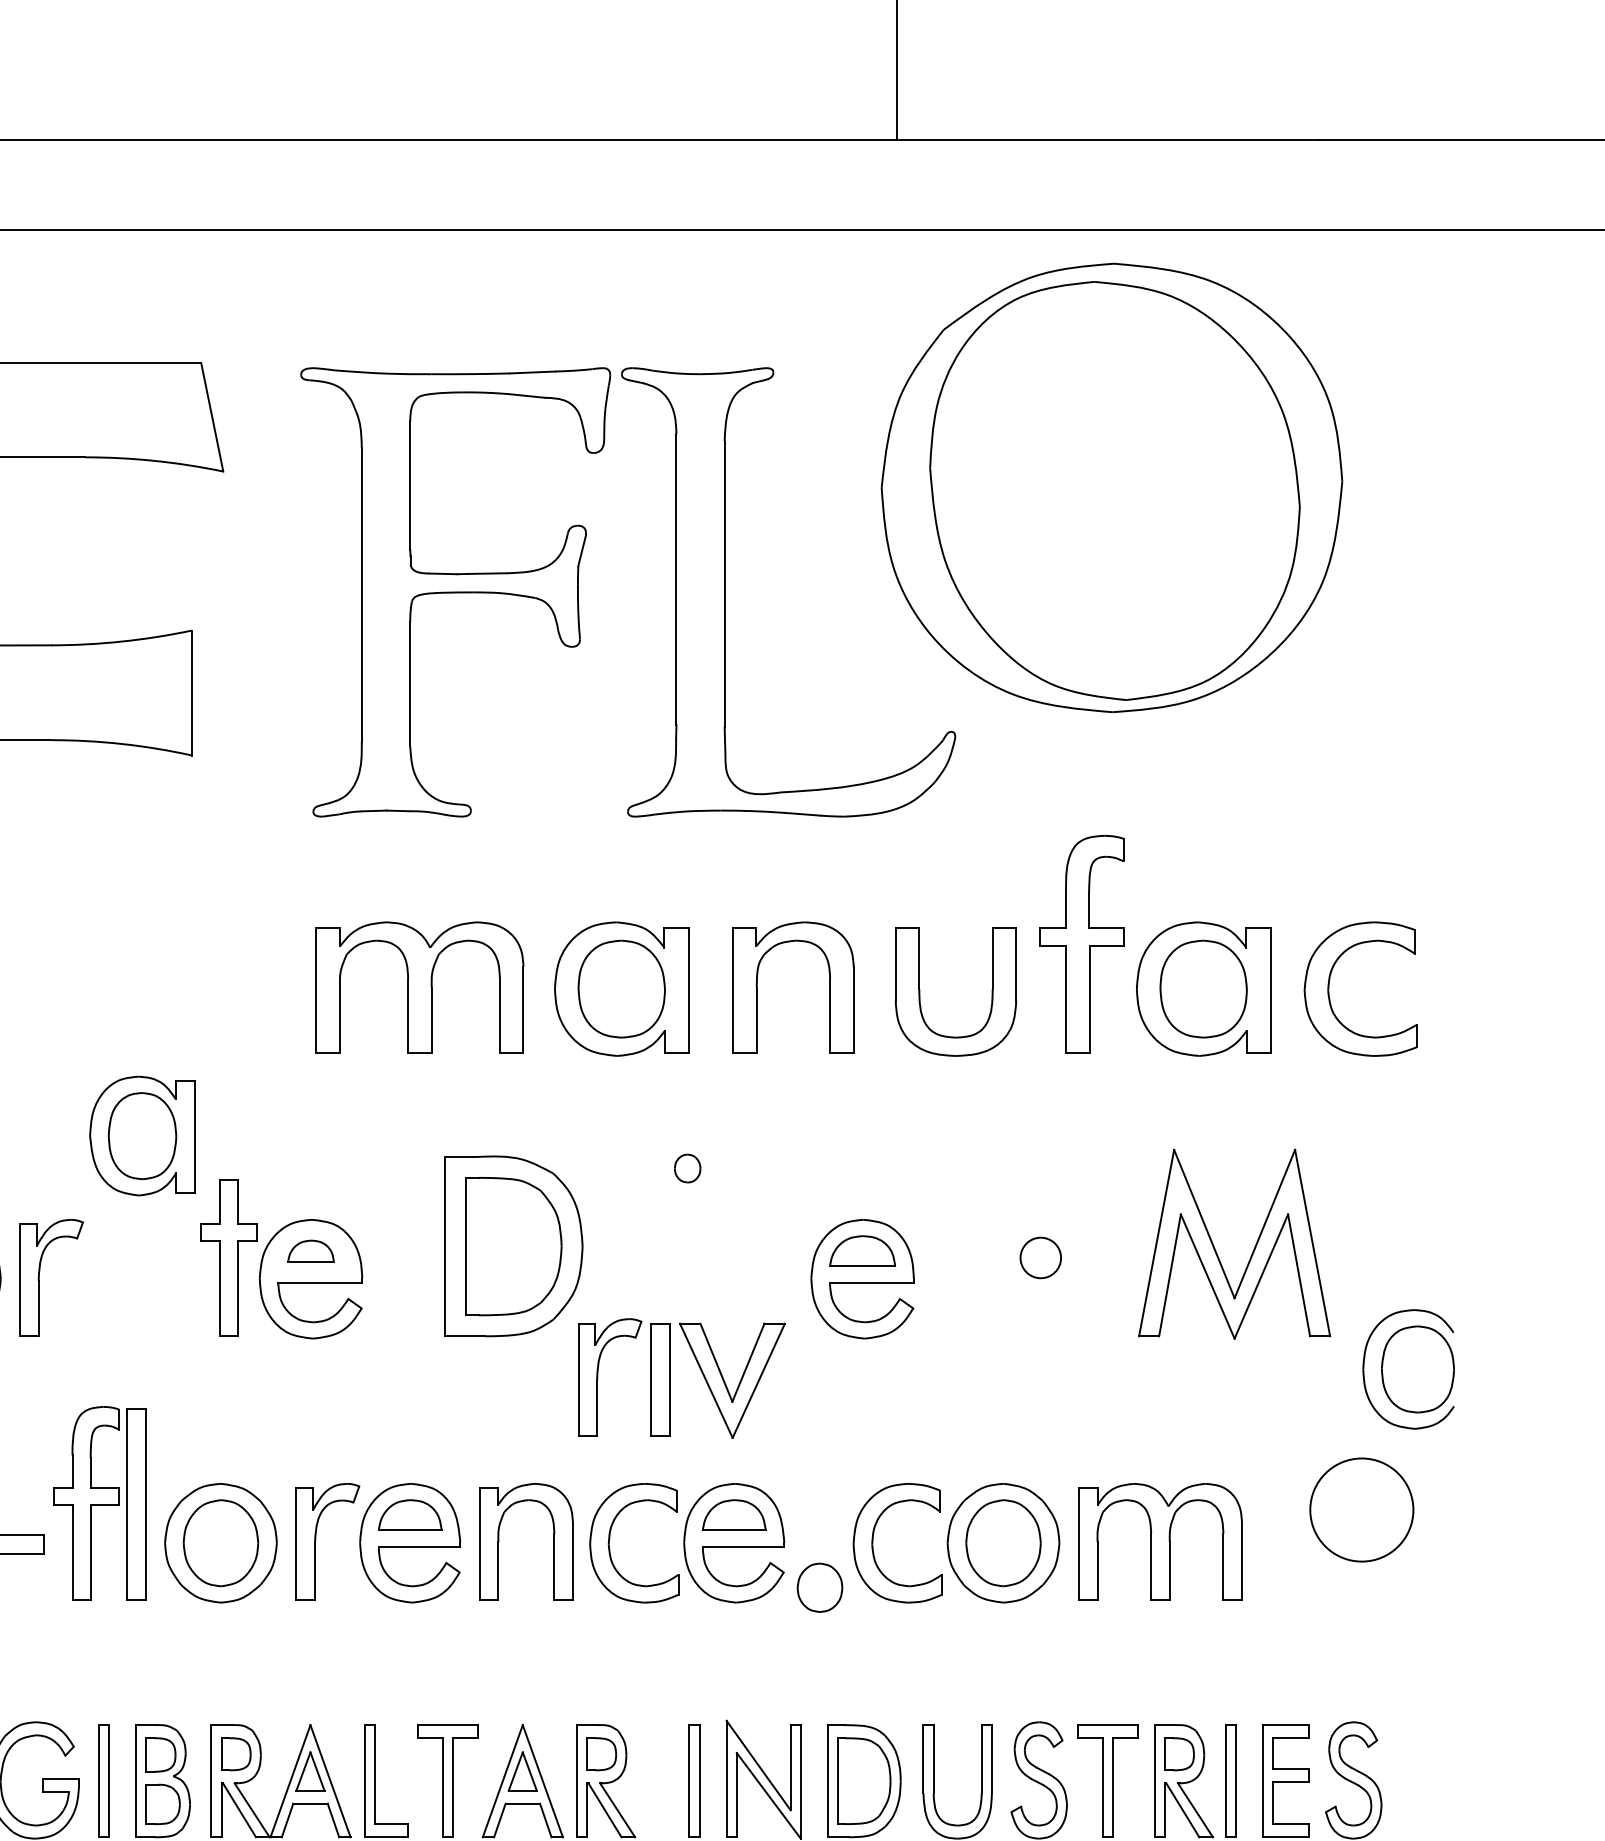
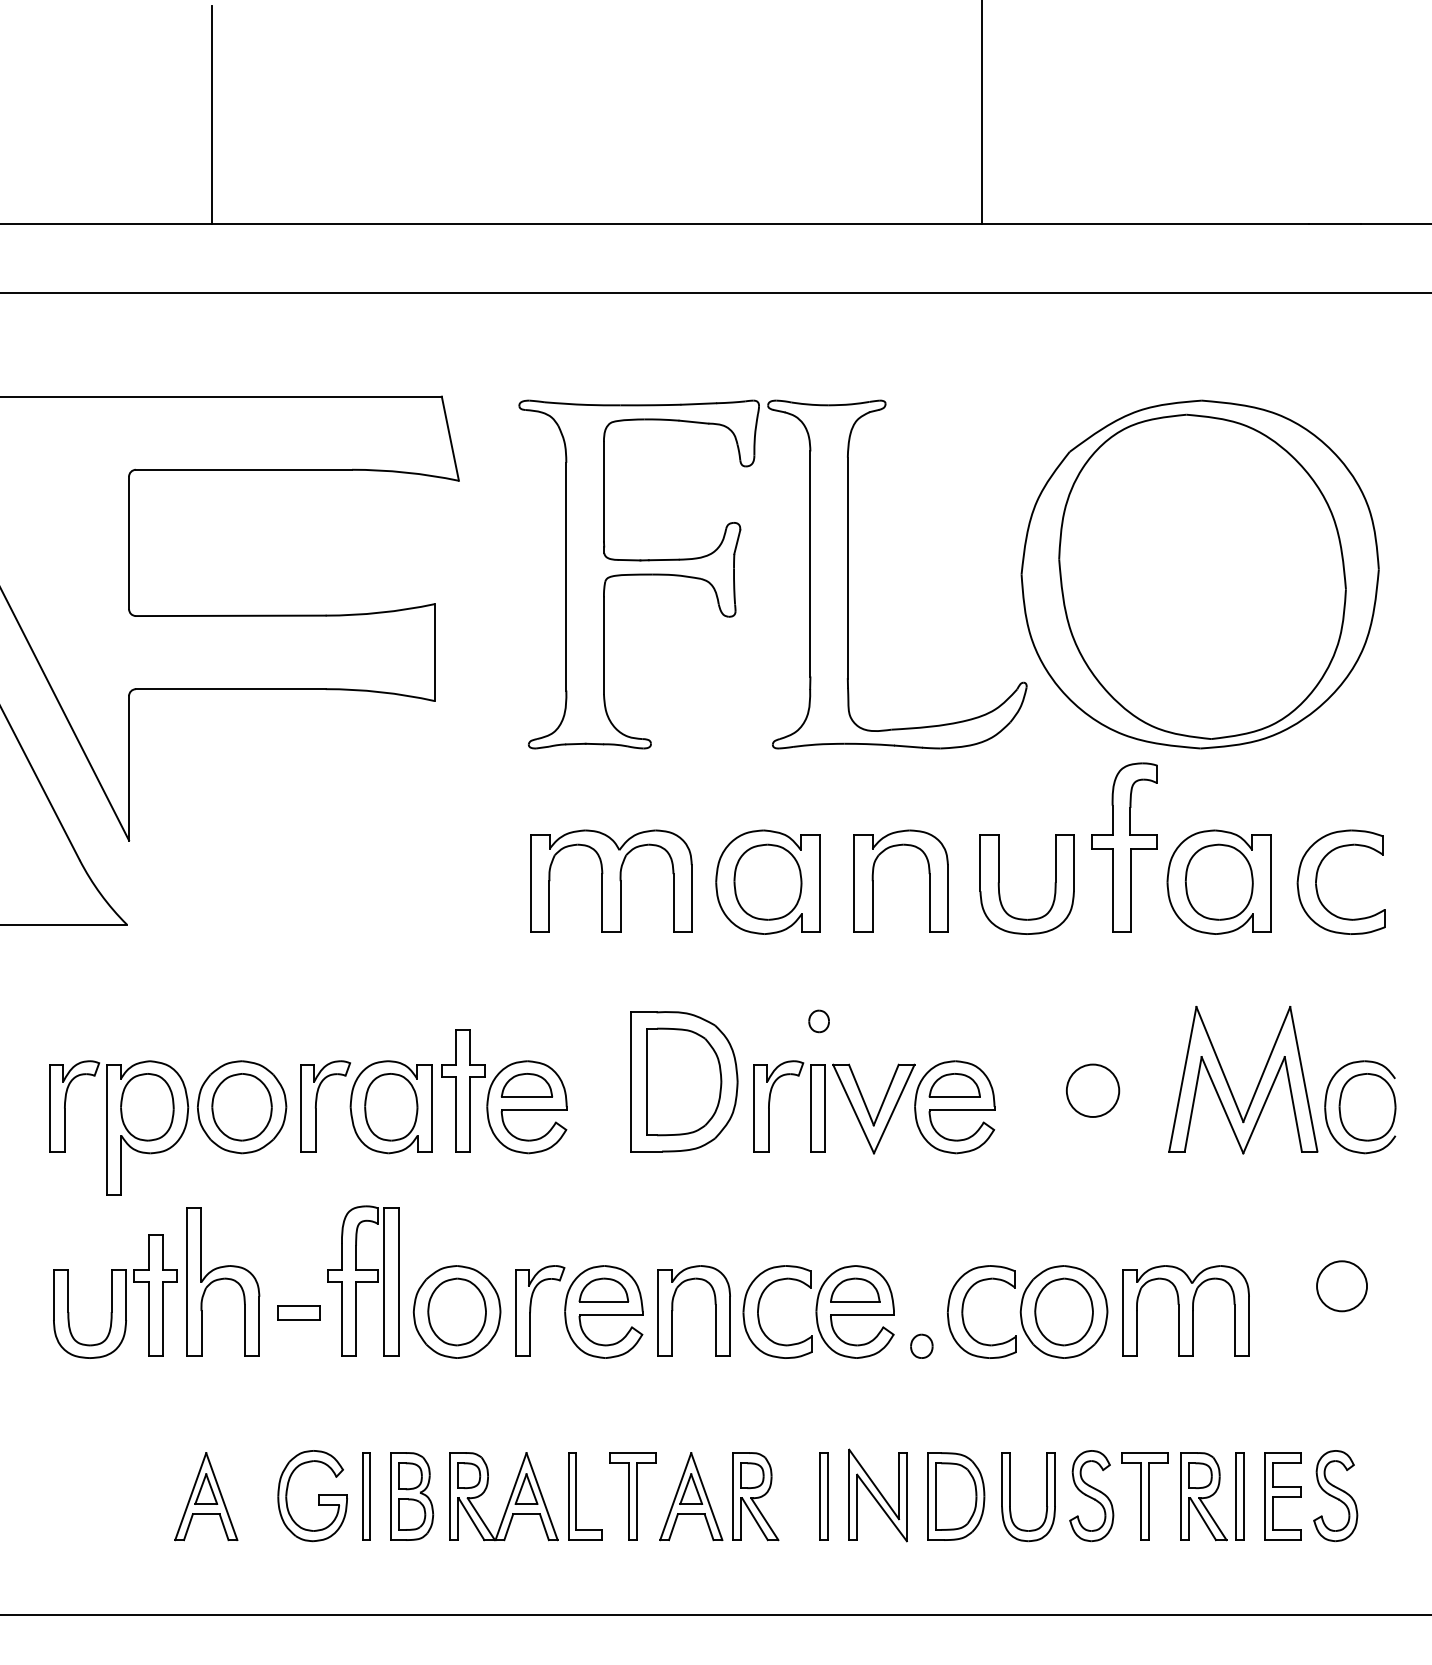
part: (1111, 487) -> (1199, 574), moved
part: (141, 1136) -> (390, 1107), moved
part: (310, 1251) -> (526, 1085), size x1.43
circle: (1040, 1257) -> (1092, 1090), size x1.67
part: (1408, 1369) -> (1360, 1107), moved
part: (670, 1378) -> (825, 1107), moved
circle: (1362, 1510) -> (1342, 1286), size x0.62
part: (819, 1586) -> (921, 1345), size x0.62

